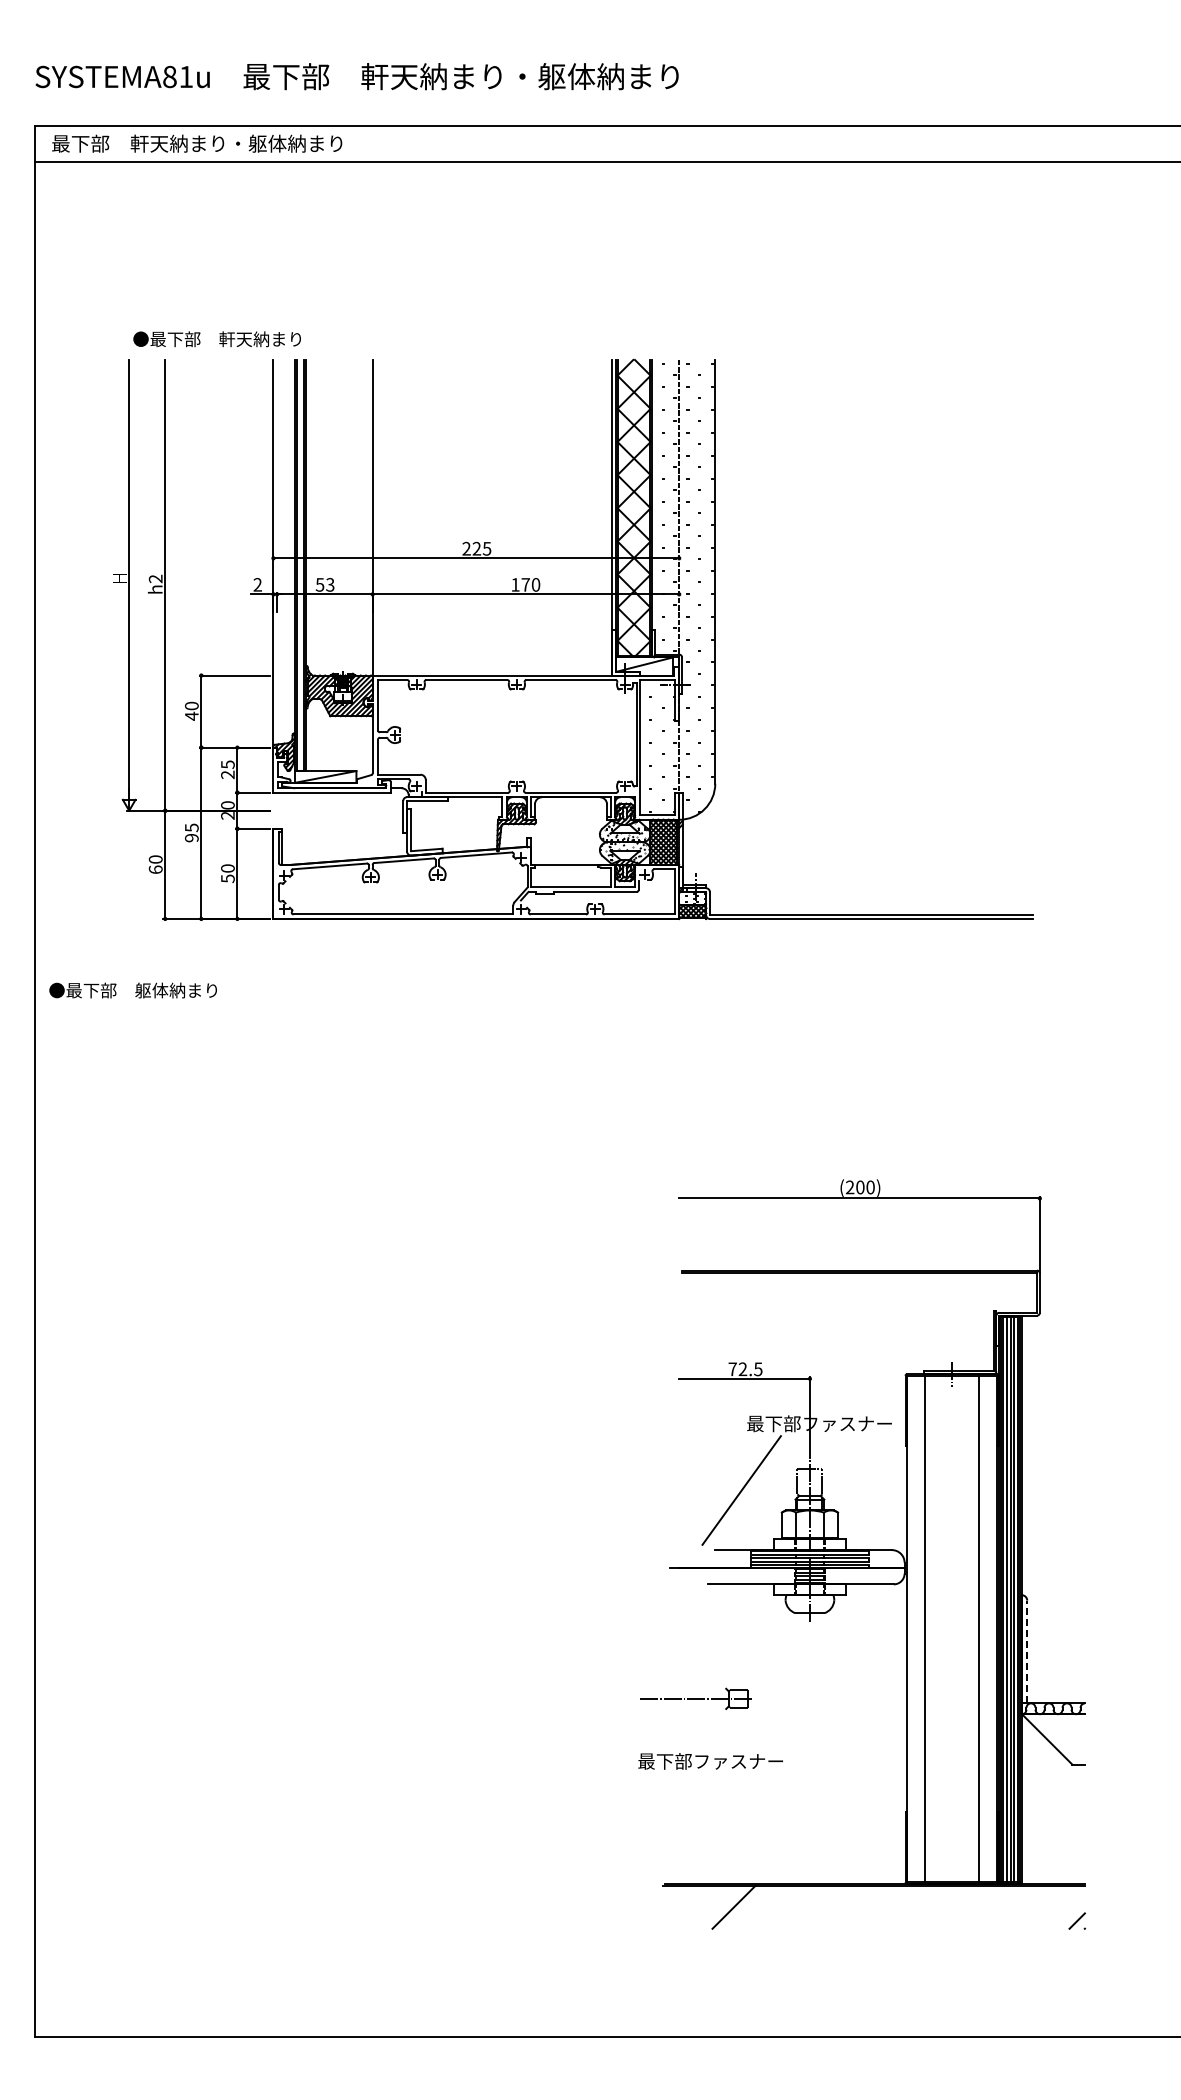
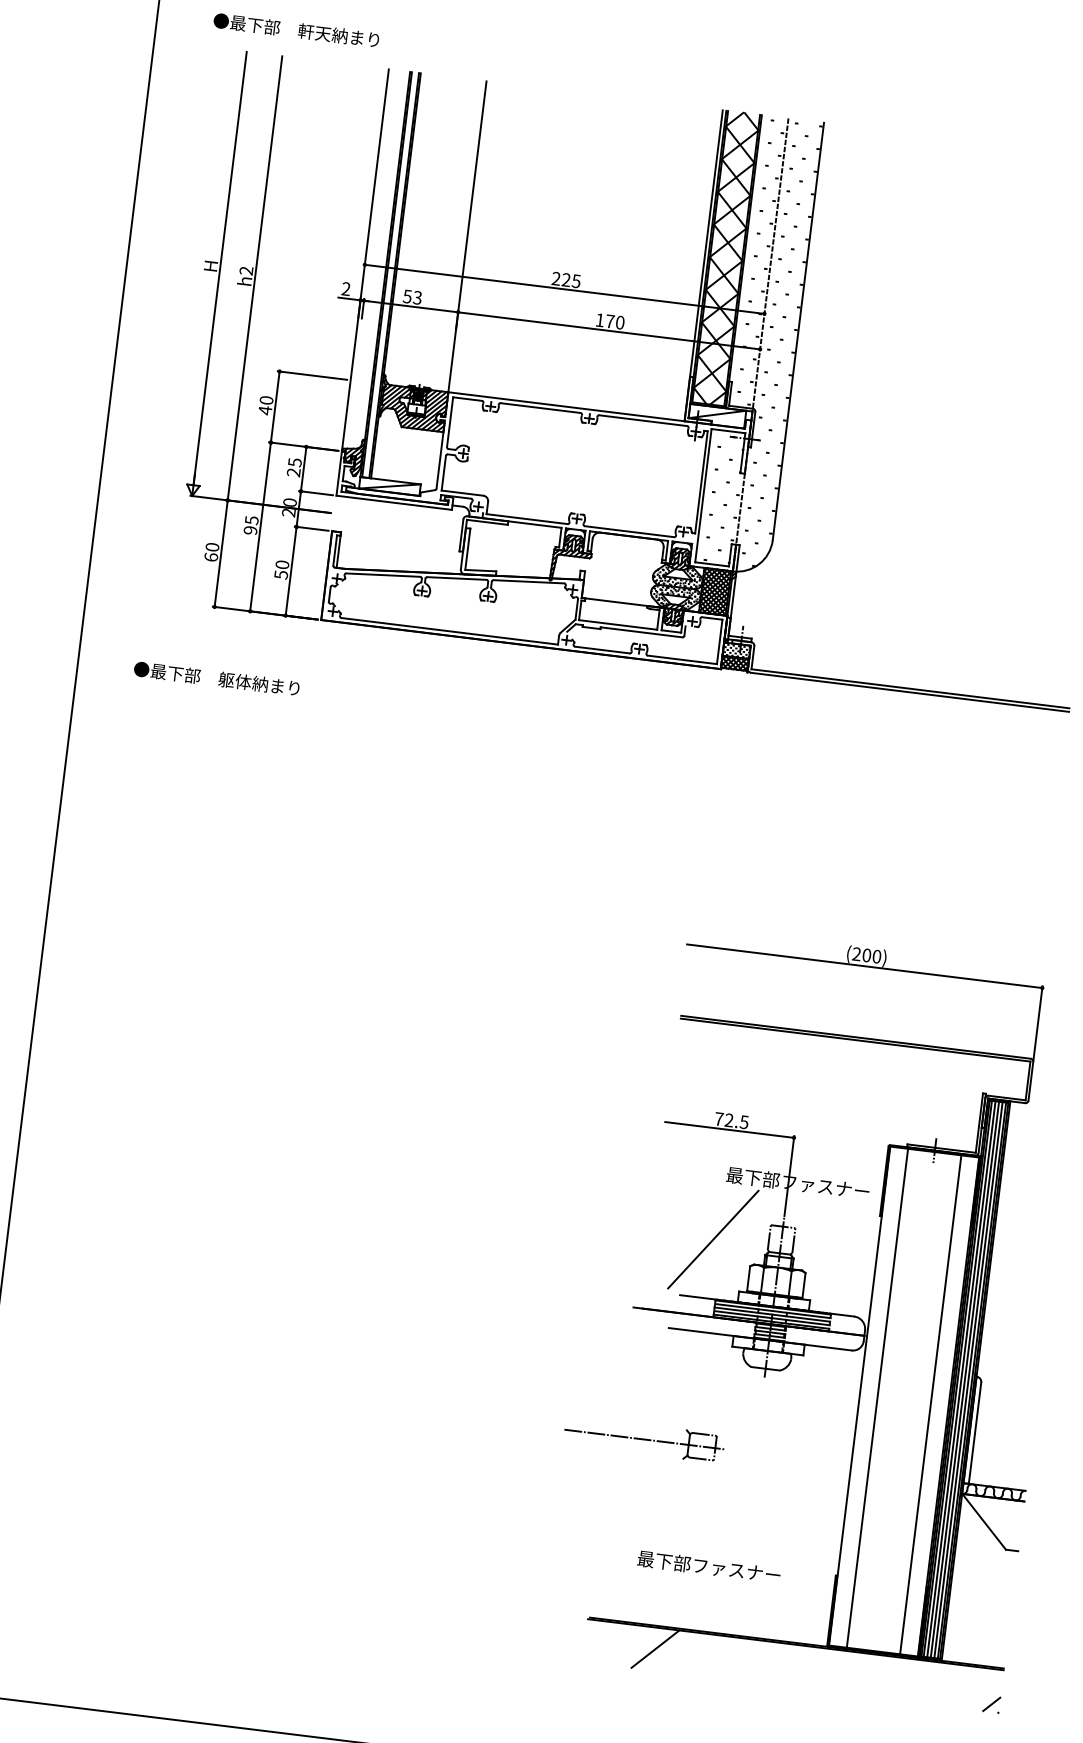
text: (216, 339) -> (295, 30), moved
text: (132, 990) -> (216, 678), moved
line: (1027, 1651) -> (975, 1432), dashed -> solid
part: (696, 1698) -> (643, 1439), size x1.43
text: (710, 1761) -> (708, 1567), moved

